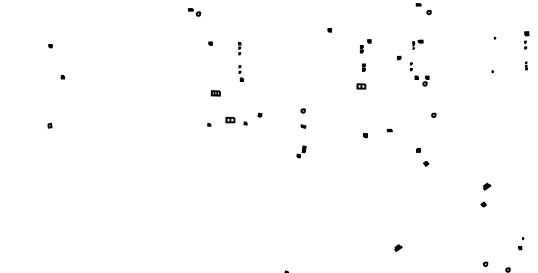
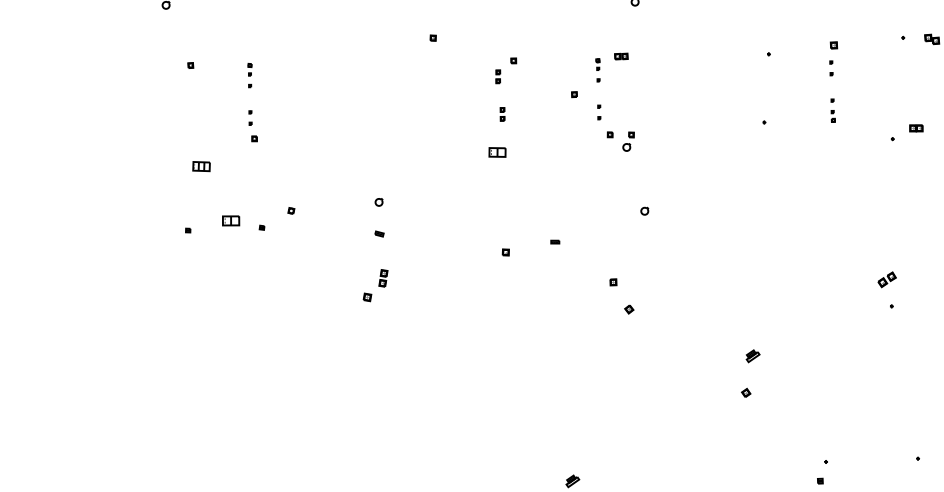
part: (417, 44) -> (611, 67), size x1.67
part: (526, 65) -> (833, 109), size x1.67
part: (301, 151) -> (375, 284), size x1.43

